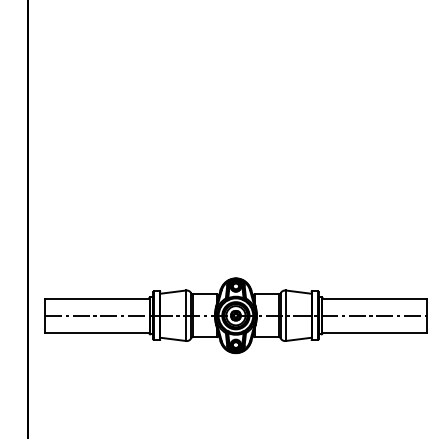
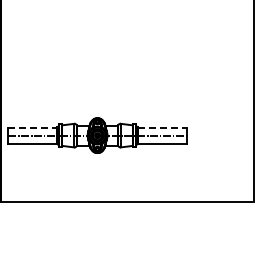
line: (98, 298) -> (33, 127), solid -> dashed
line: (375, 298) -> (162, 127), solid -> dashed

